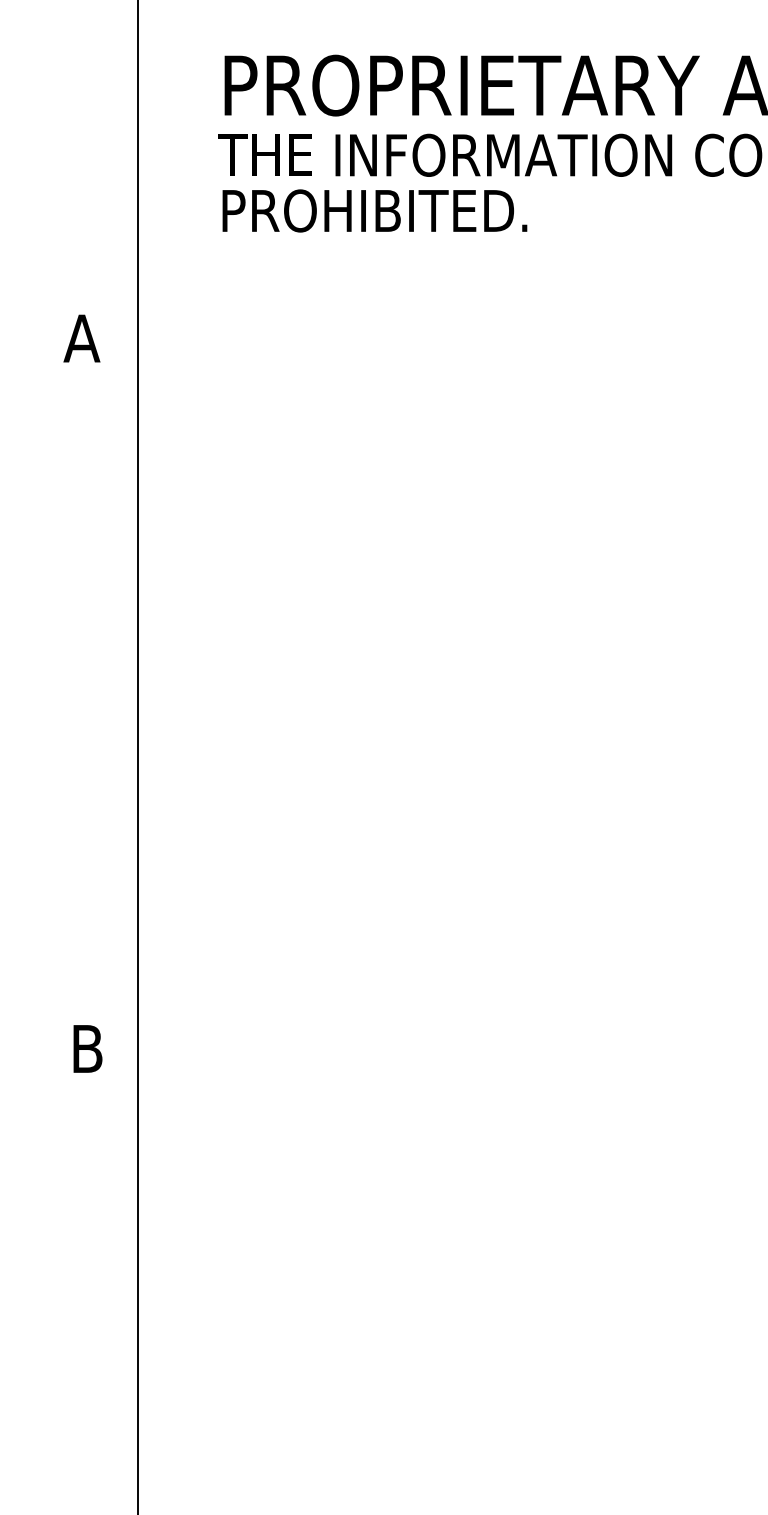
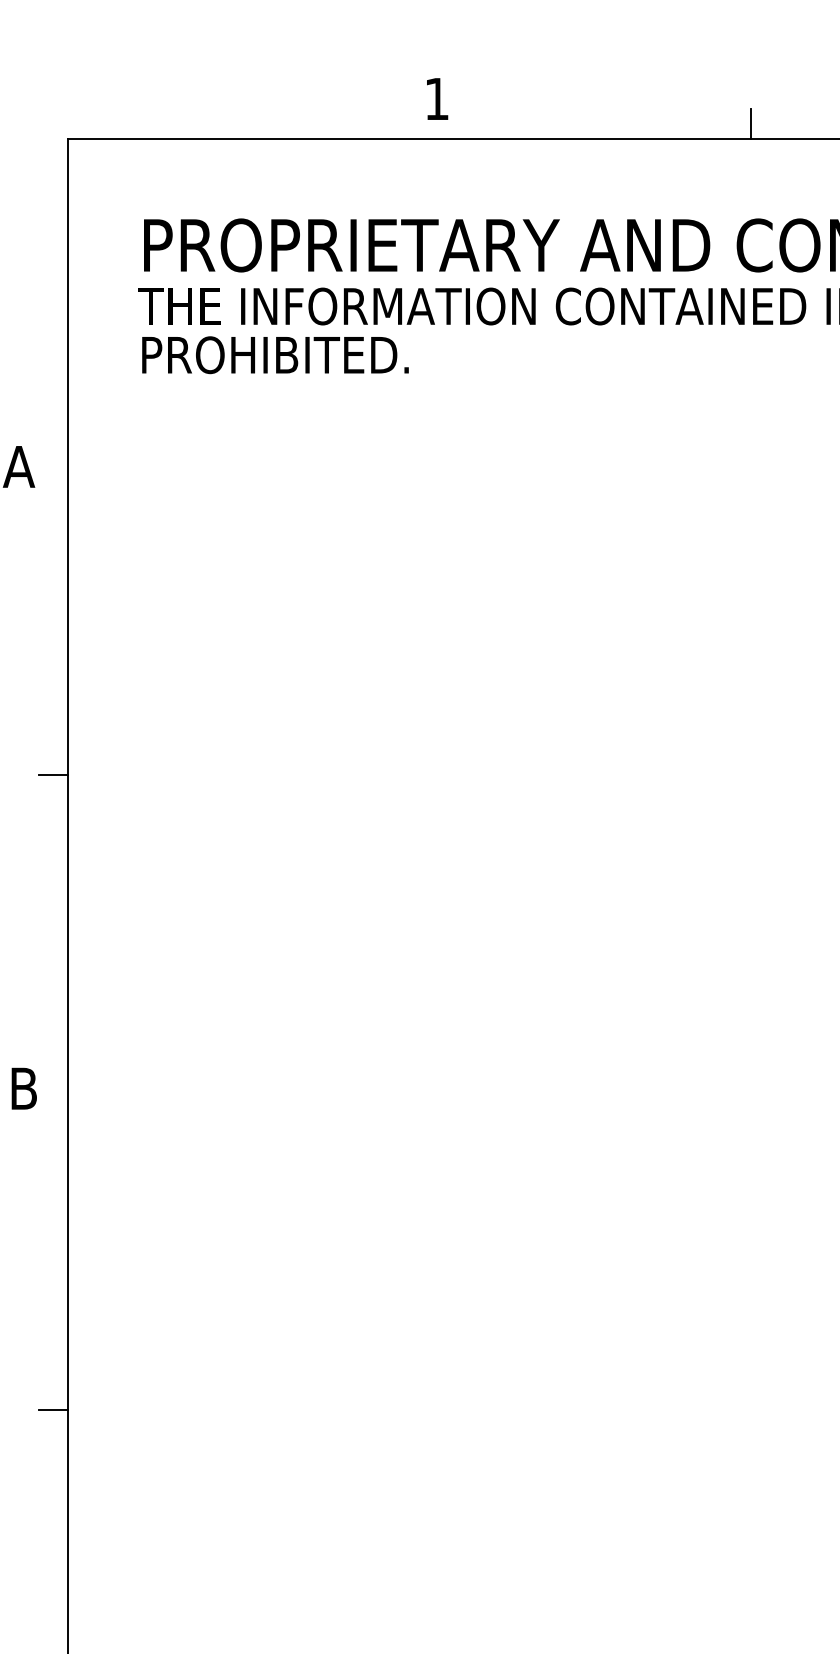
line: (121, 689) -> (53, 774), added
line: (121, 1416) -> (53, 1410), added

